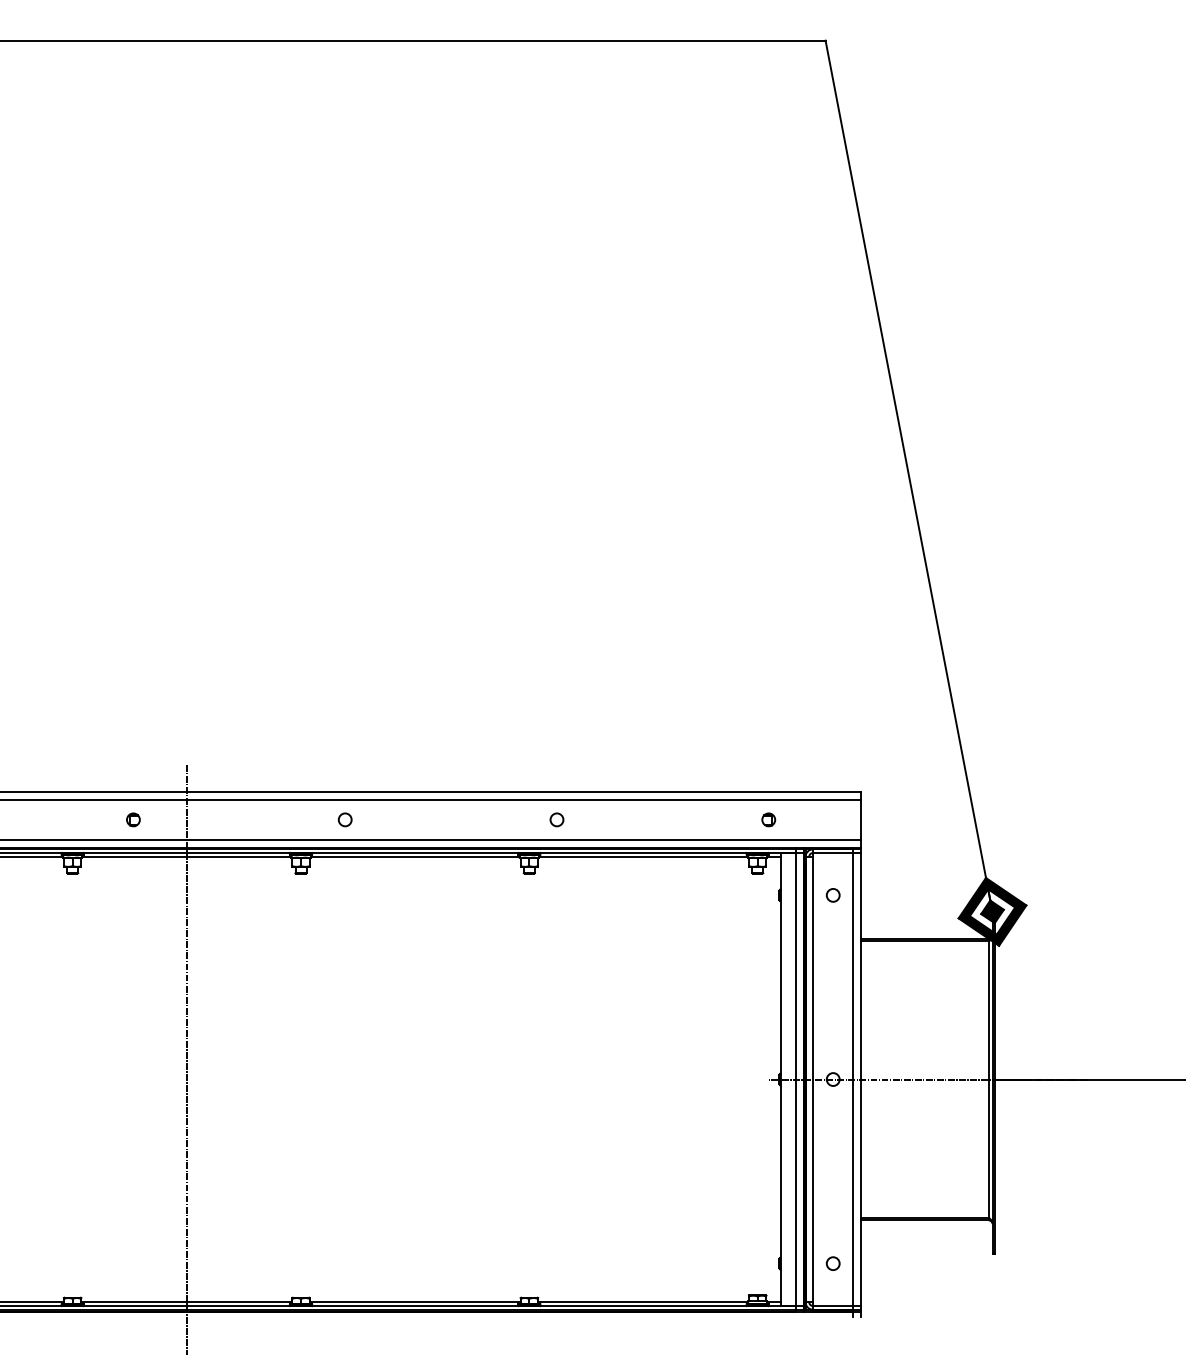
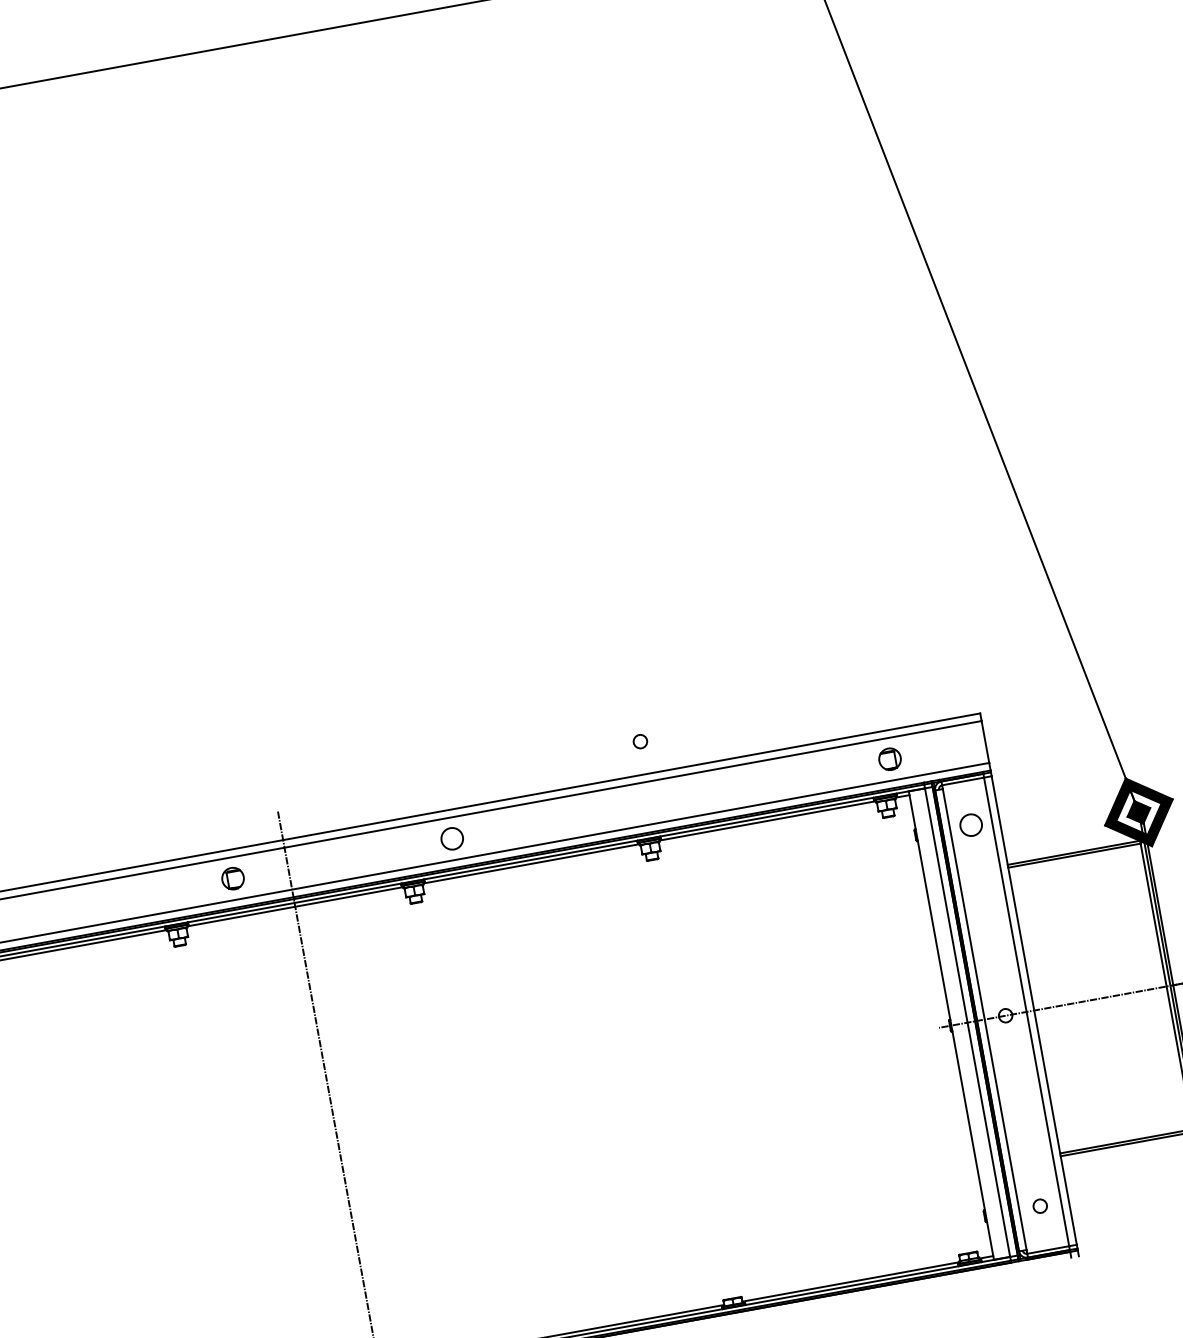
part: (133, 819) -> (233, 878), size x1.6
circle: (344, 819) -> (451, 838), size x1.6
circle: (556, 819) -> (639, 741), moved
part: (768, 819) -> (889, 758), size x1.6
circle: (832, 895) -> (970, 825), size x1.6

